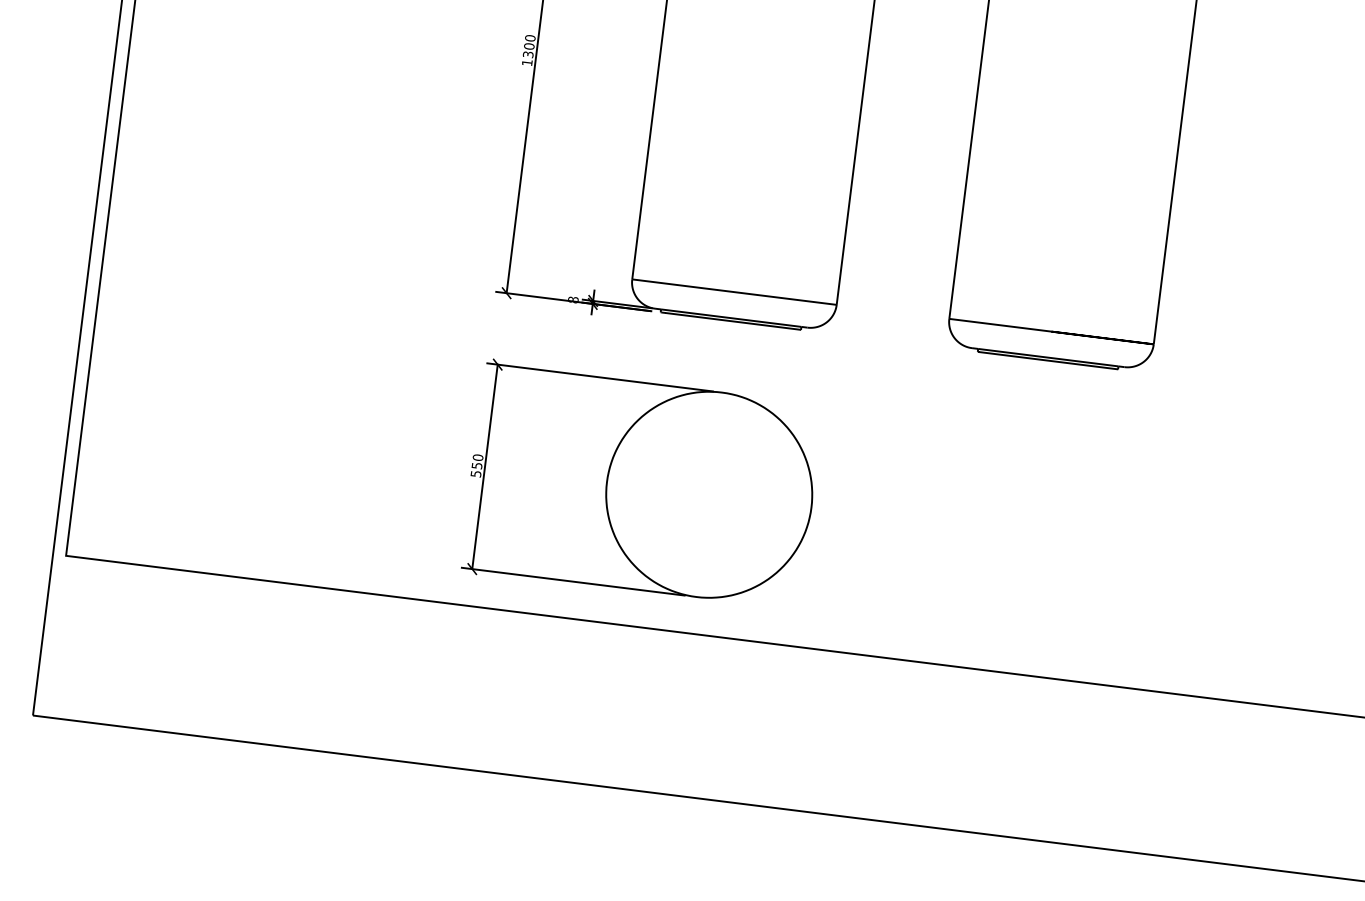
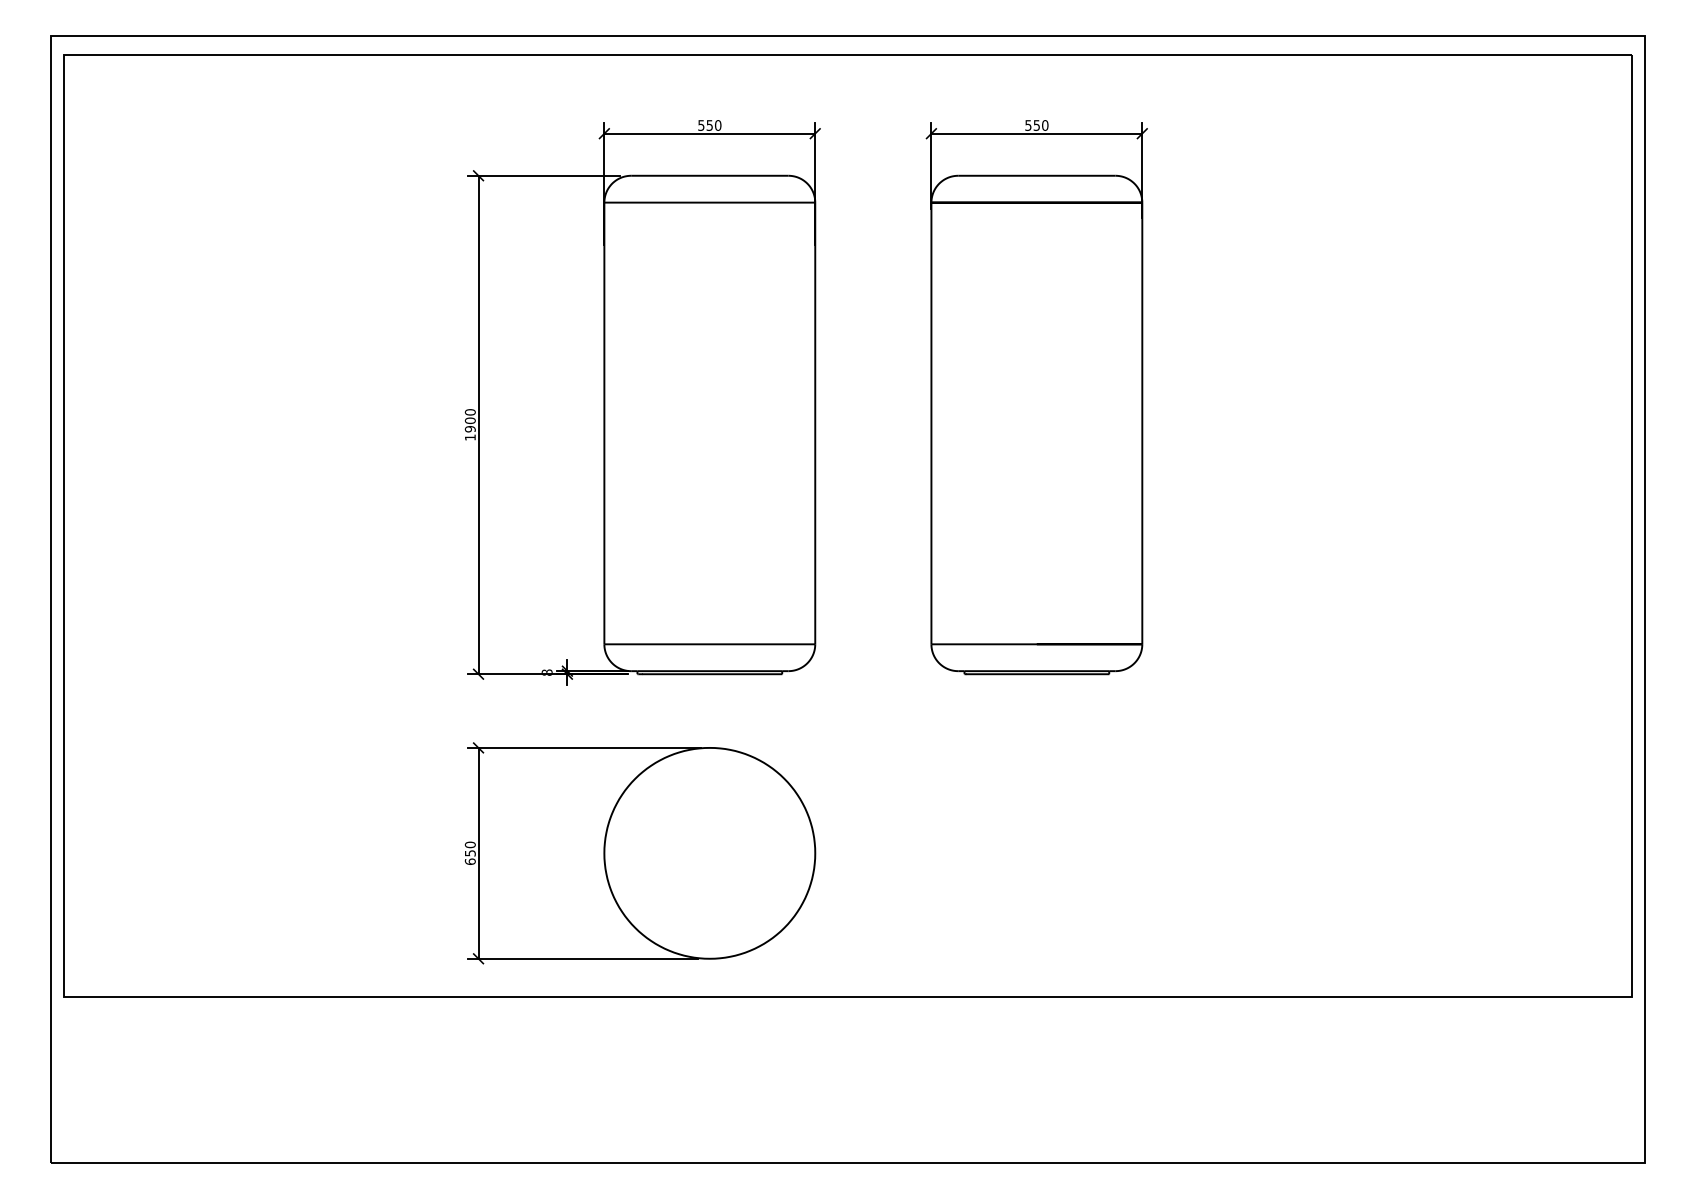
text: (528, 54) -> (470, 429), 1300 -> 1900
text: (475, 473) -> (469, 861), 550 -> 650

